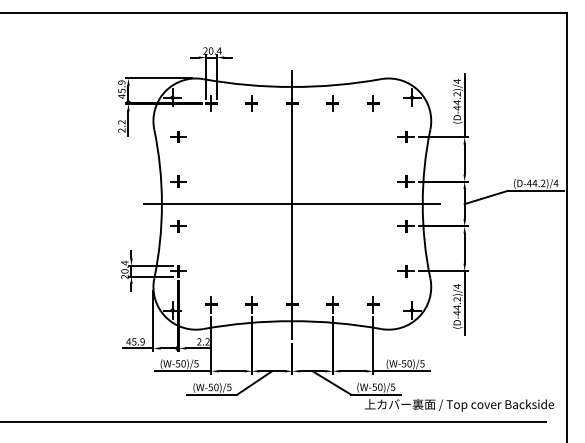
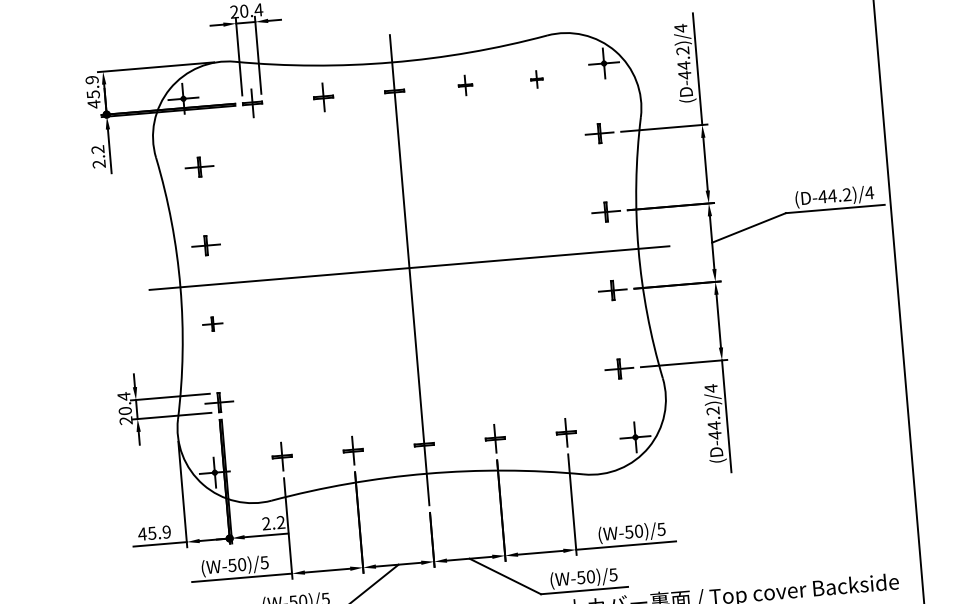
part: (332, 103) -> (465, 85), size x0.7
part: (373, 103) -> (537, 79), size x0.6
part: (178, 226) -> (212, 324), size x0.7

